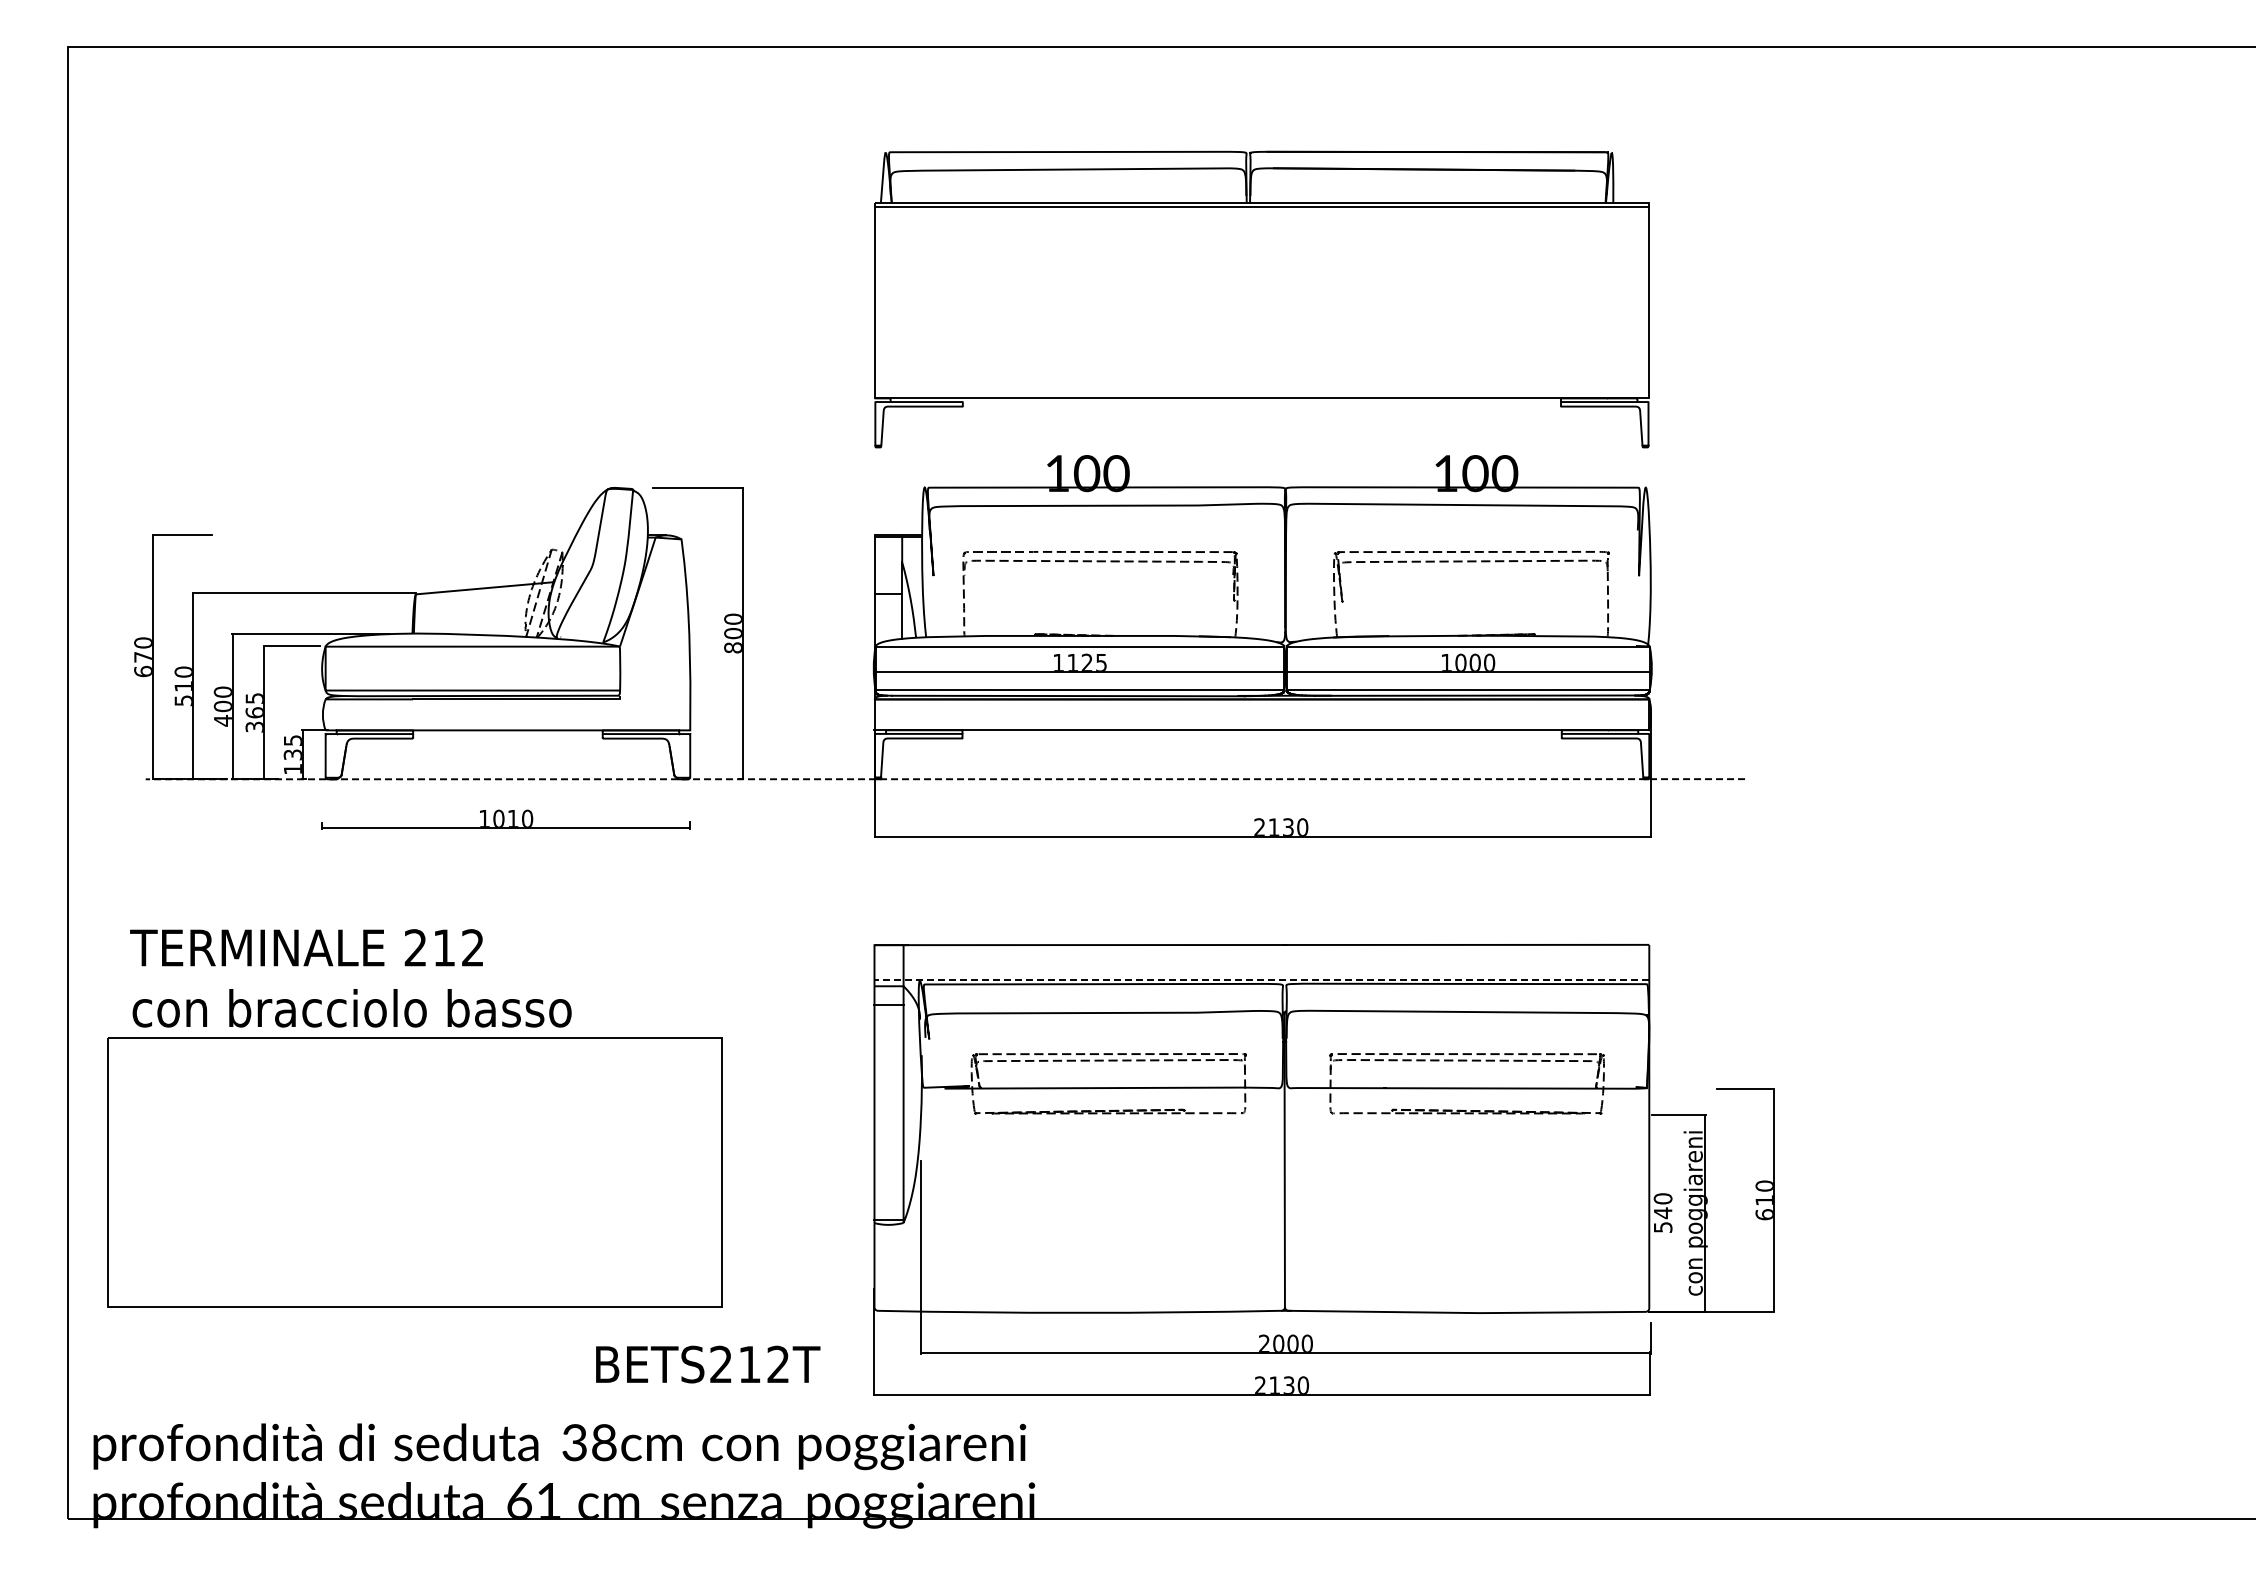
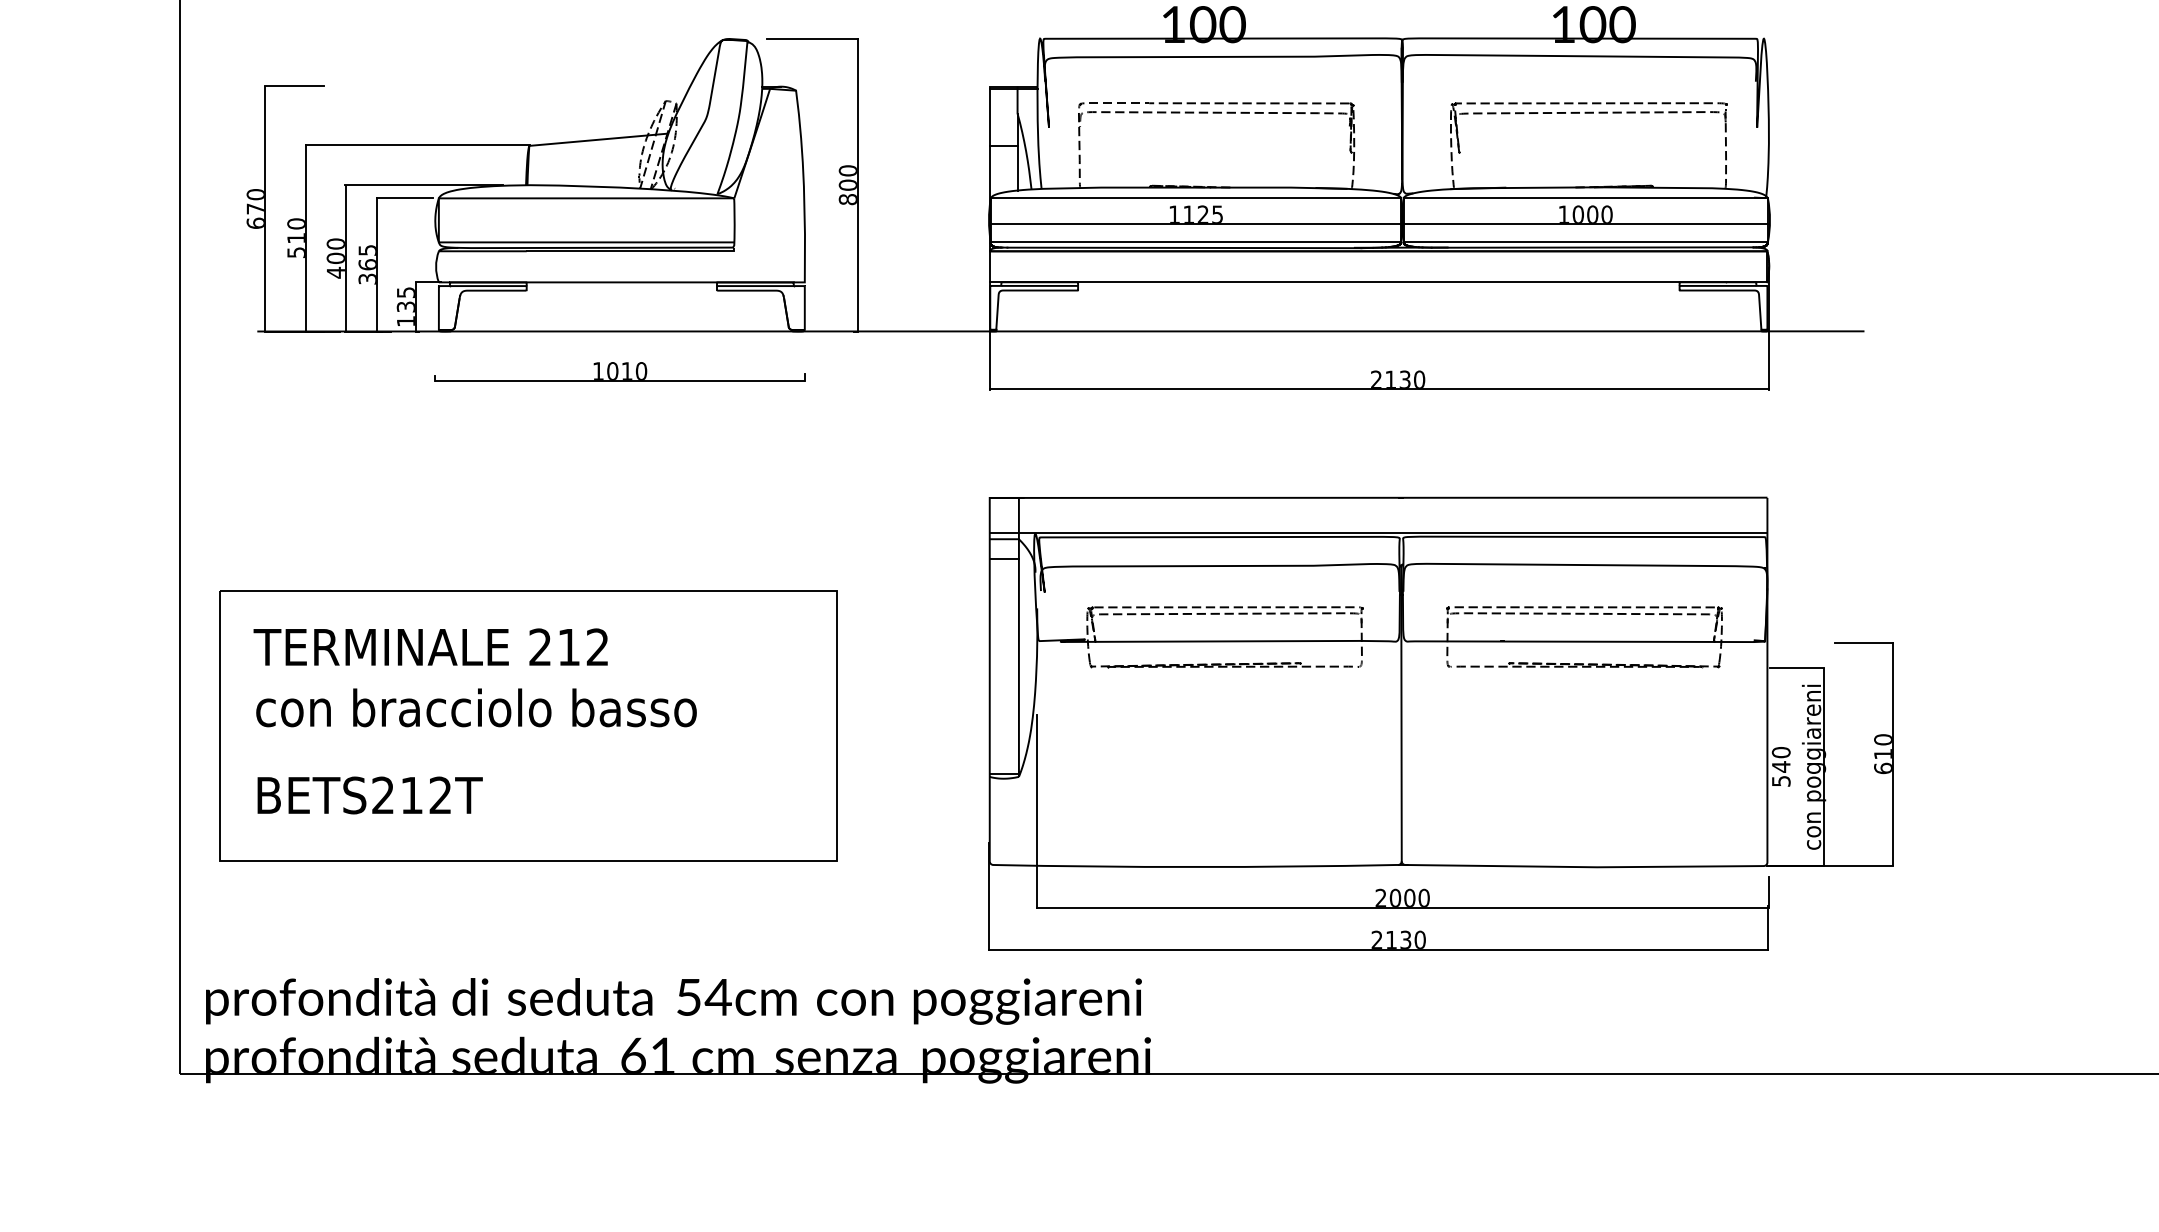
line: (945, 779) -> (1061, 331), dashed -> solid
text: (350, 978) -> (474, 677), moved
line: (1261, 979) -> (1378, 532), dashed -> solid
text: (708, 1364) -> (370, 795), moved
text: (589, 1442) -> (703, 997), 38cm -> 54cm

